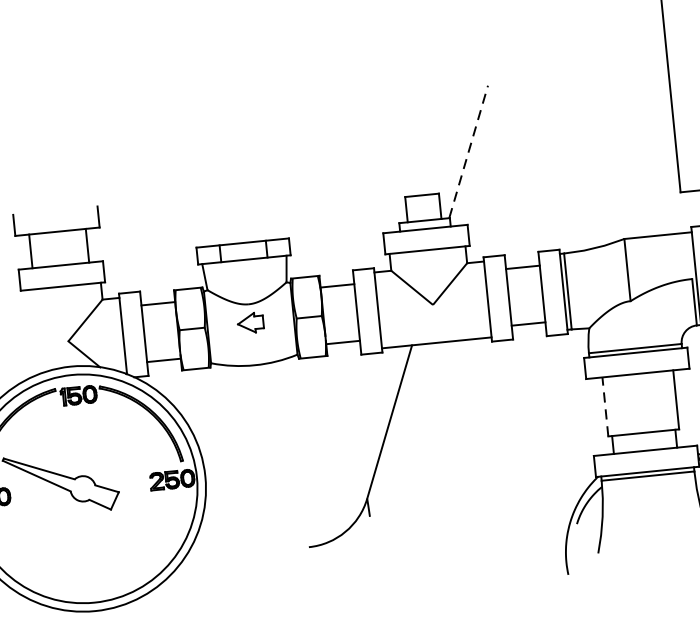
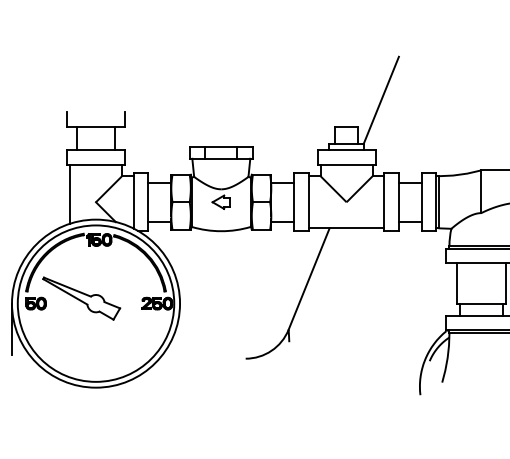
line: (468, 151) -> (381, 100), dashed -> solid
line: (28, 332) -> (69, 193), added
line: (605, 405) -> (457, 282), dashed -> solid

